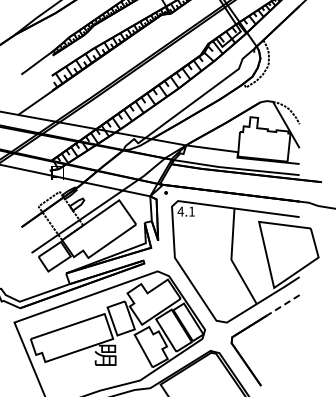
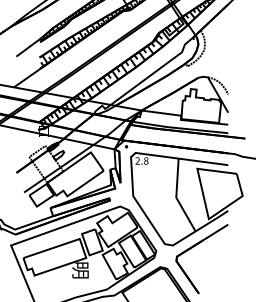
text: (185, 211) -> (141, 160), 4.1 -> 2.8
line: (283, 305) -> (215, 232), dashed -> solid

